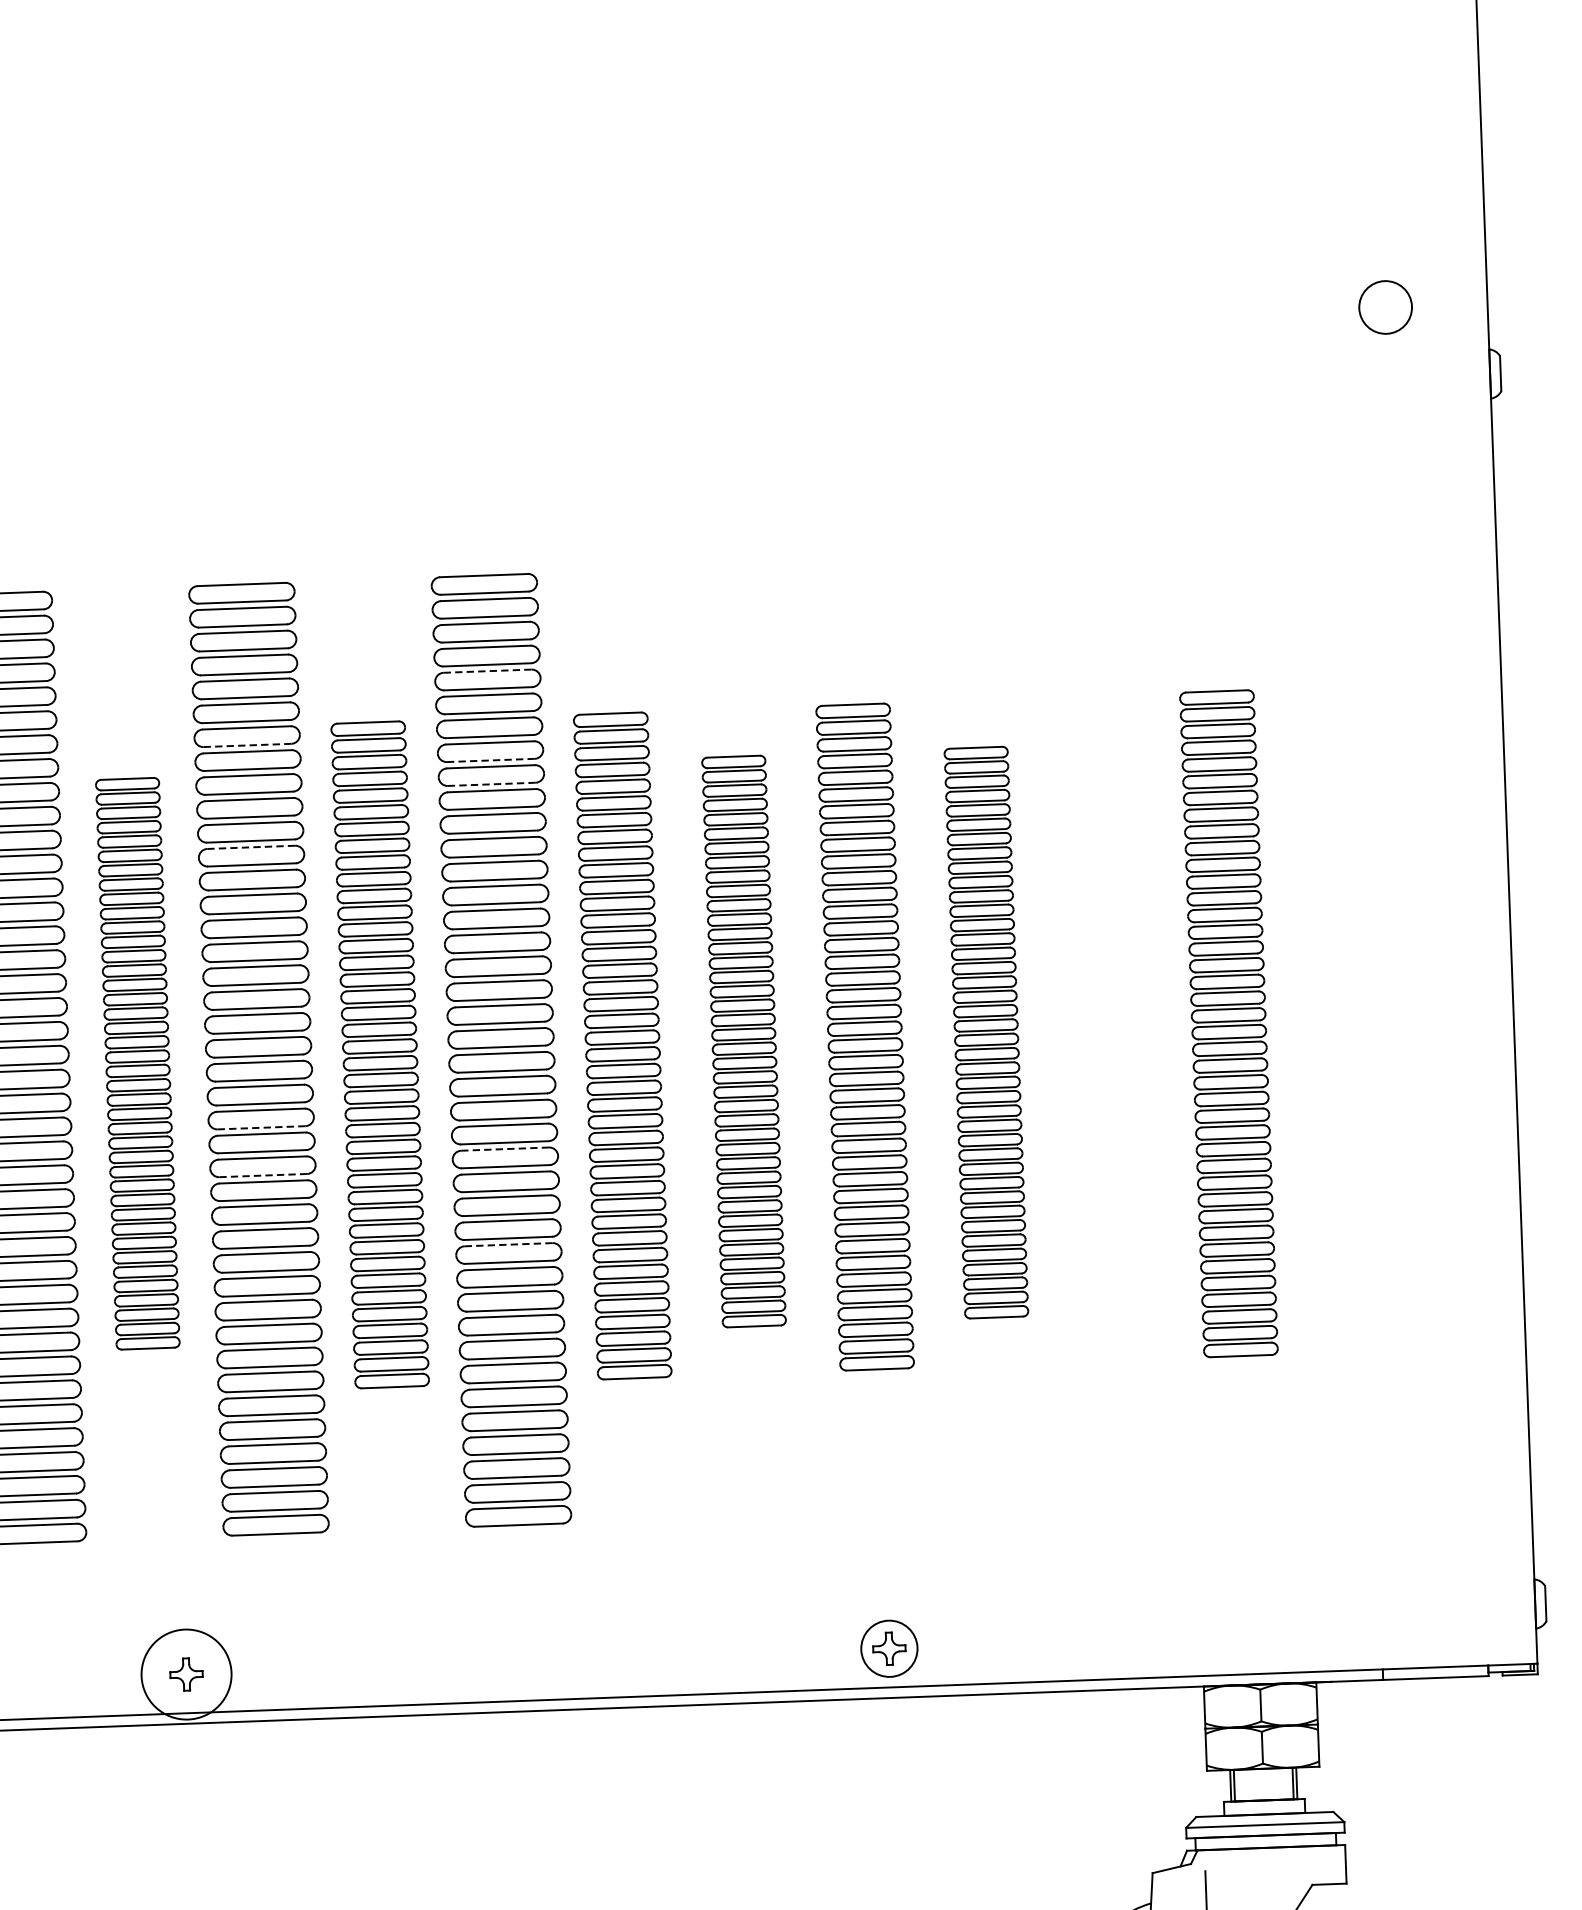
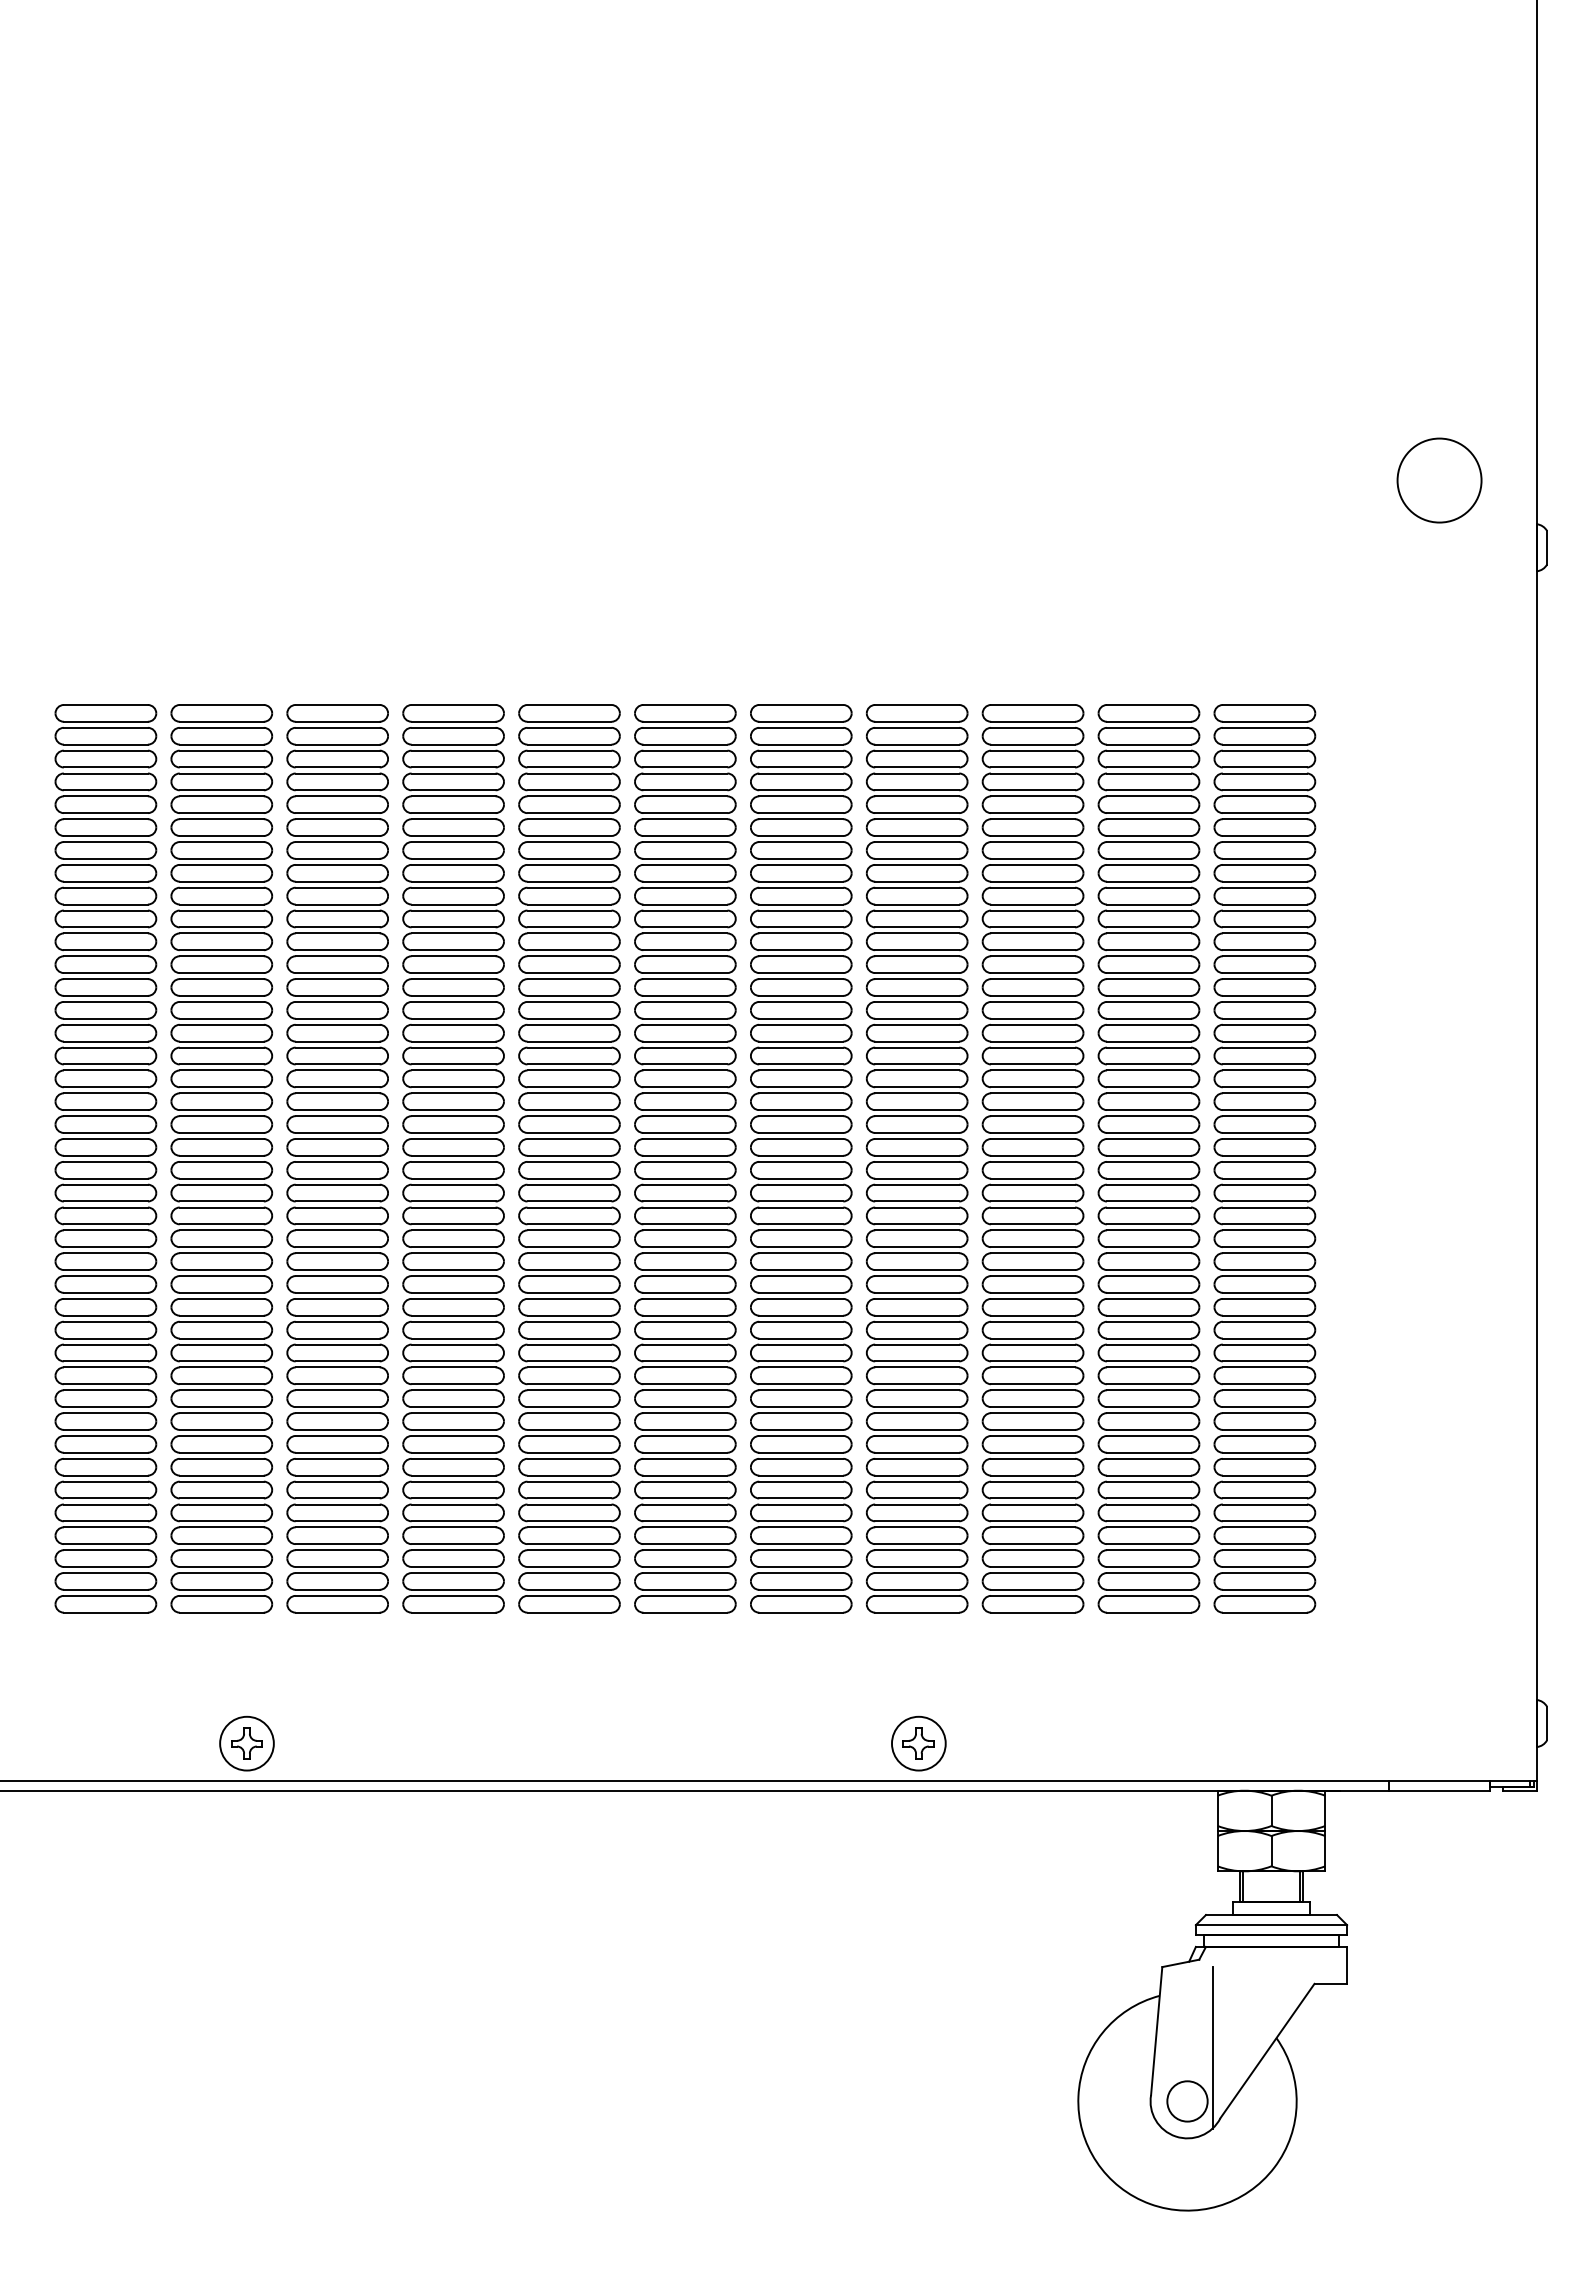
circle: (1385, 307) -> (1439, 480), size x1.67
line: (487, 671) -> (569, 796), dashed -> solid
line: (247, 745) -> (337, 858), dashed -> solid
line: (490, 760) -> (569, 881), dashed -> solid
line: (491, 784) -> (569, 904), dashed -> solid
line: (251, 847) -> (337, 956), dashed -> solid
part: (1228, 1023) -> (1264, 1158), size x1.43
part: (1107, 1027) -> (1148, 1158), added
part: (985, 1032) -> (1032, 1158), size x1.67
part: (864, 1036) -> (916, 1158), size x1.43
part: (744, 1041) -> (801, 1158), size x1.67
part: (622, 1045) -> (685, 1158), size x1.43
part: (380, 1054) -> (453, 1158), size x1.43
part: (137, 1063) -> (221, 1158), size x1.67
line: (261, 1127) -> (337, 1224), dashed -> solid
line: (505, 1149) -> (569, 1253), dashed -> solid
line: (263, 1176) -> (337, 1270), dashed -> solid
line: (508, 1244) -> (569, 1344), dashed -> solid
circle: (186, 1674) -> (246, 1743), size x0.62

